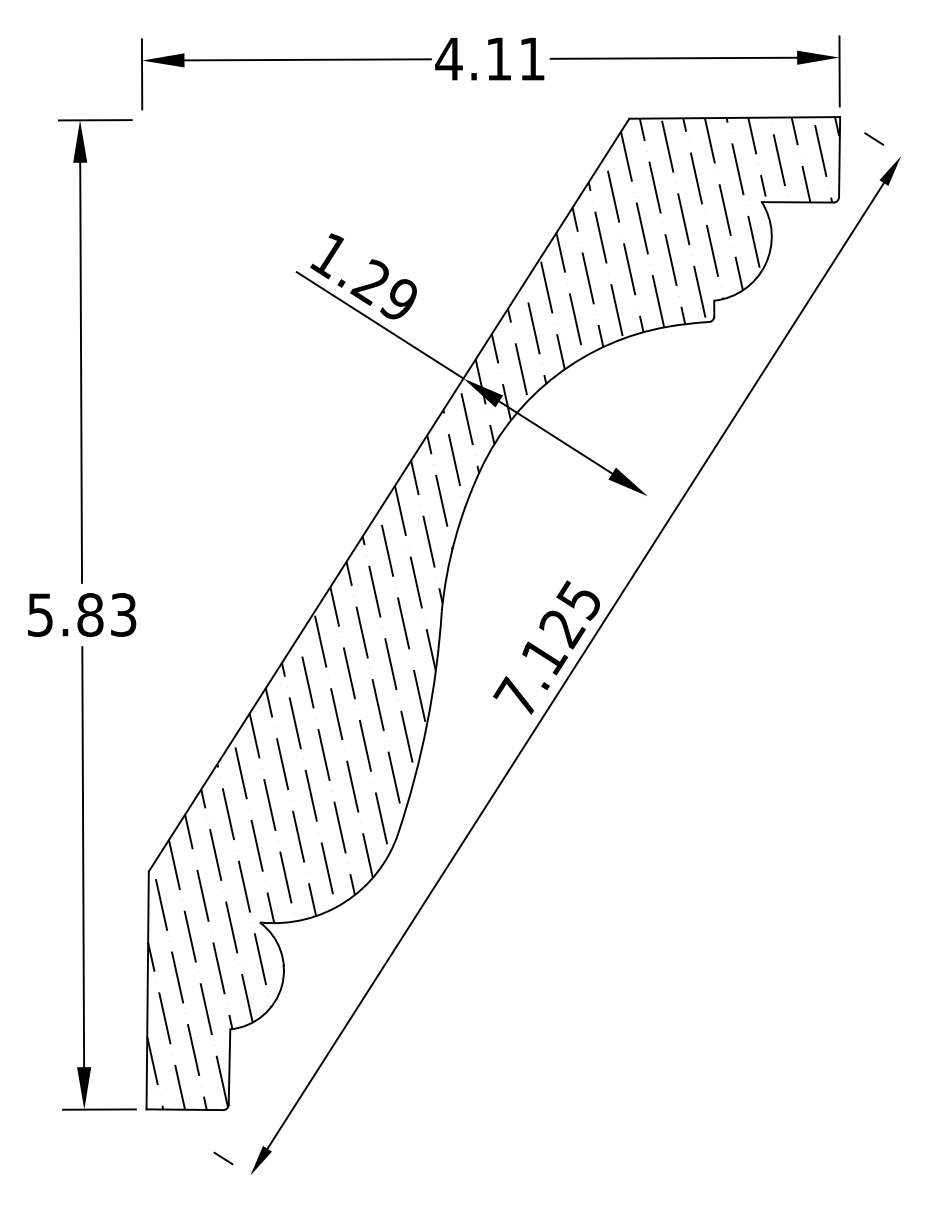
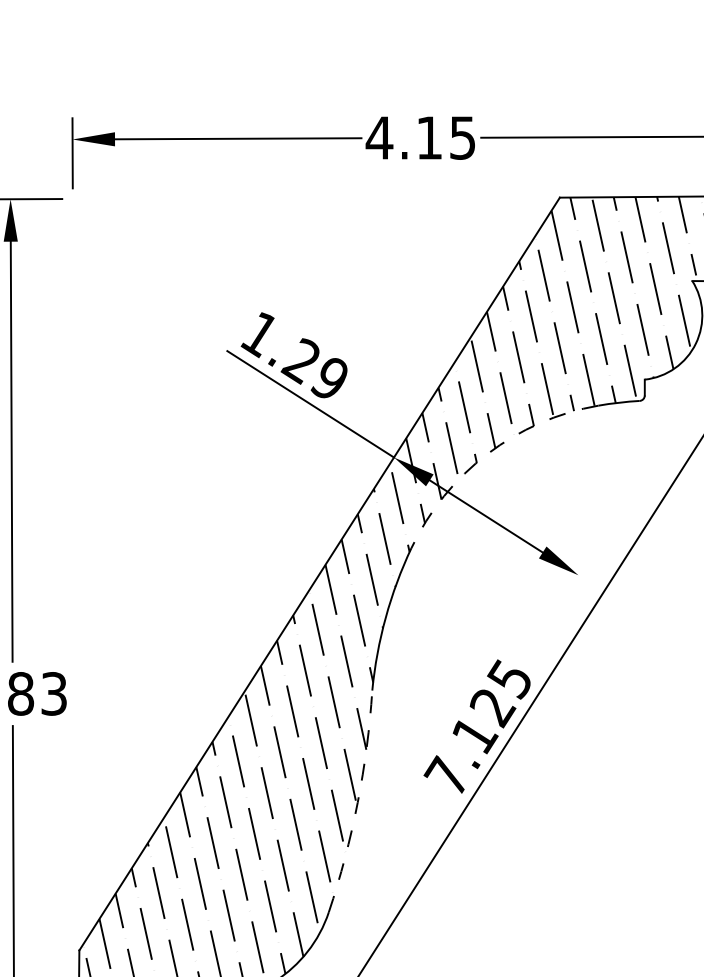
text: (531, 59) -> (462, 138), 4.11 -> 4.15
arc: (557, 375) -> (488, 454), solid -> dashed
arc: (427, 723) -> (358, 802), solid -> dashed

